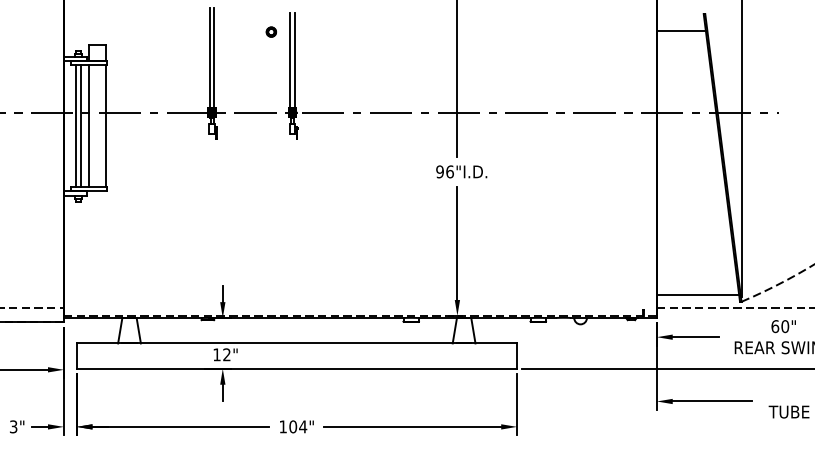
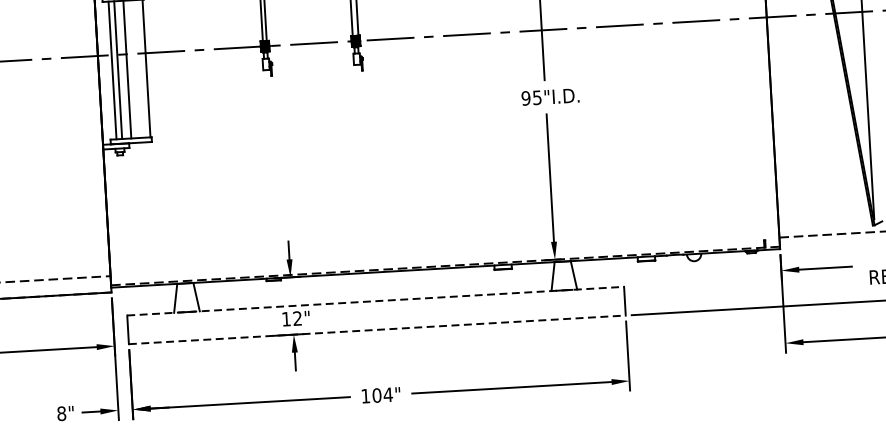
text: (449, 171) -> (536, 97), 96"I.D. -> 95"I.D.
line: (697, 294) -> (824, 219), removed
line: (297, 343) -> (376, 301), solid -> dashed
line: (297, 368) -> (378, 329), solid -> dashed
text: (13, 426) -> (61, 413), 3" -> 8"

